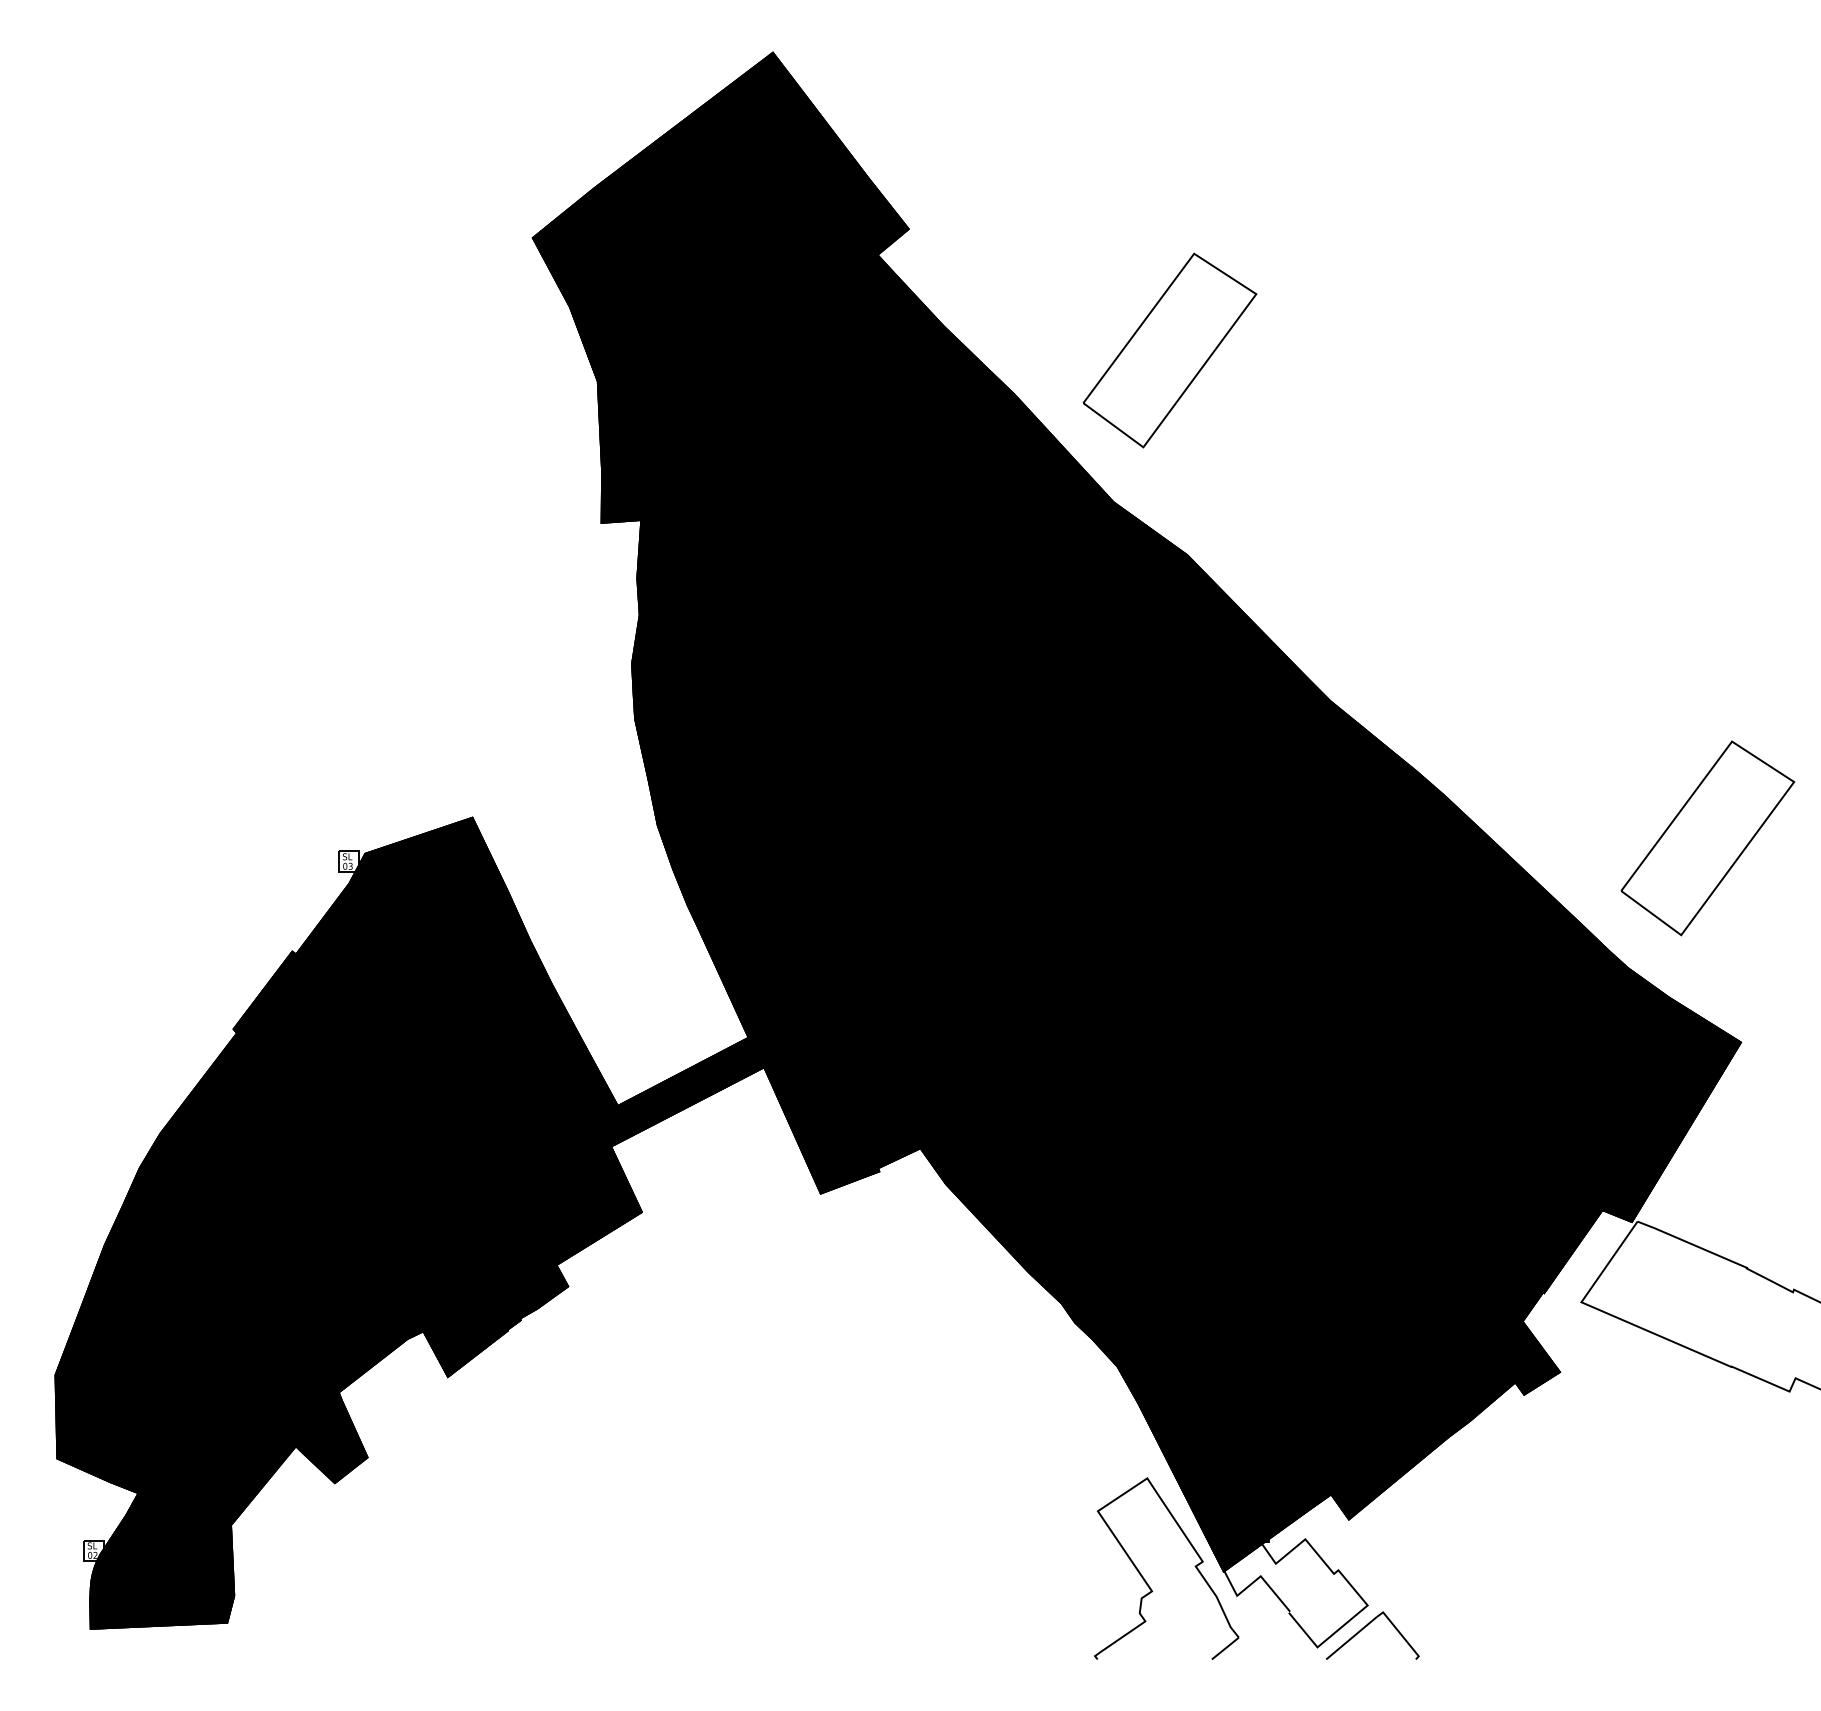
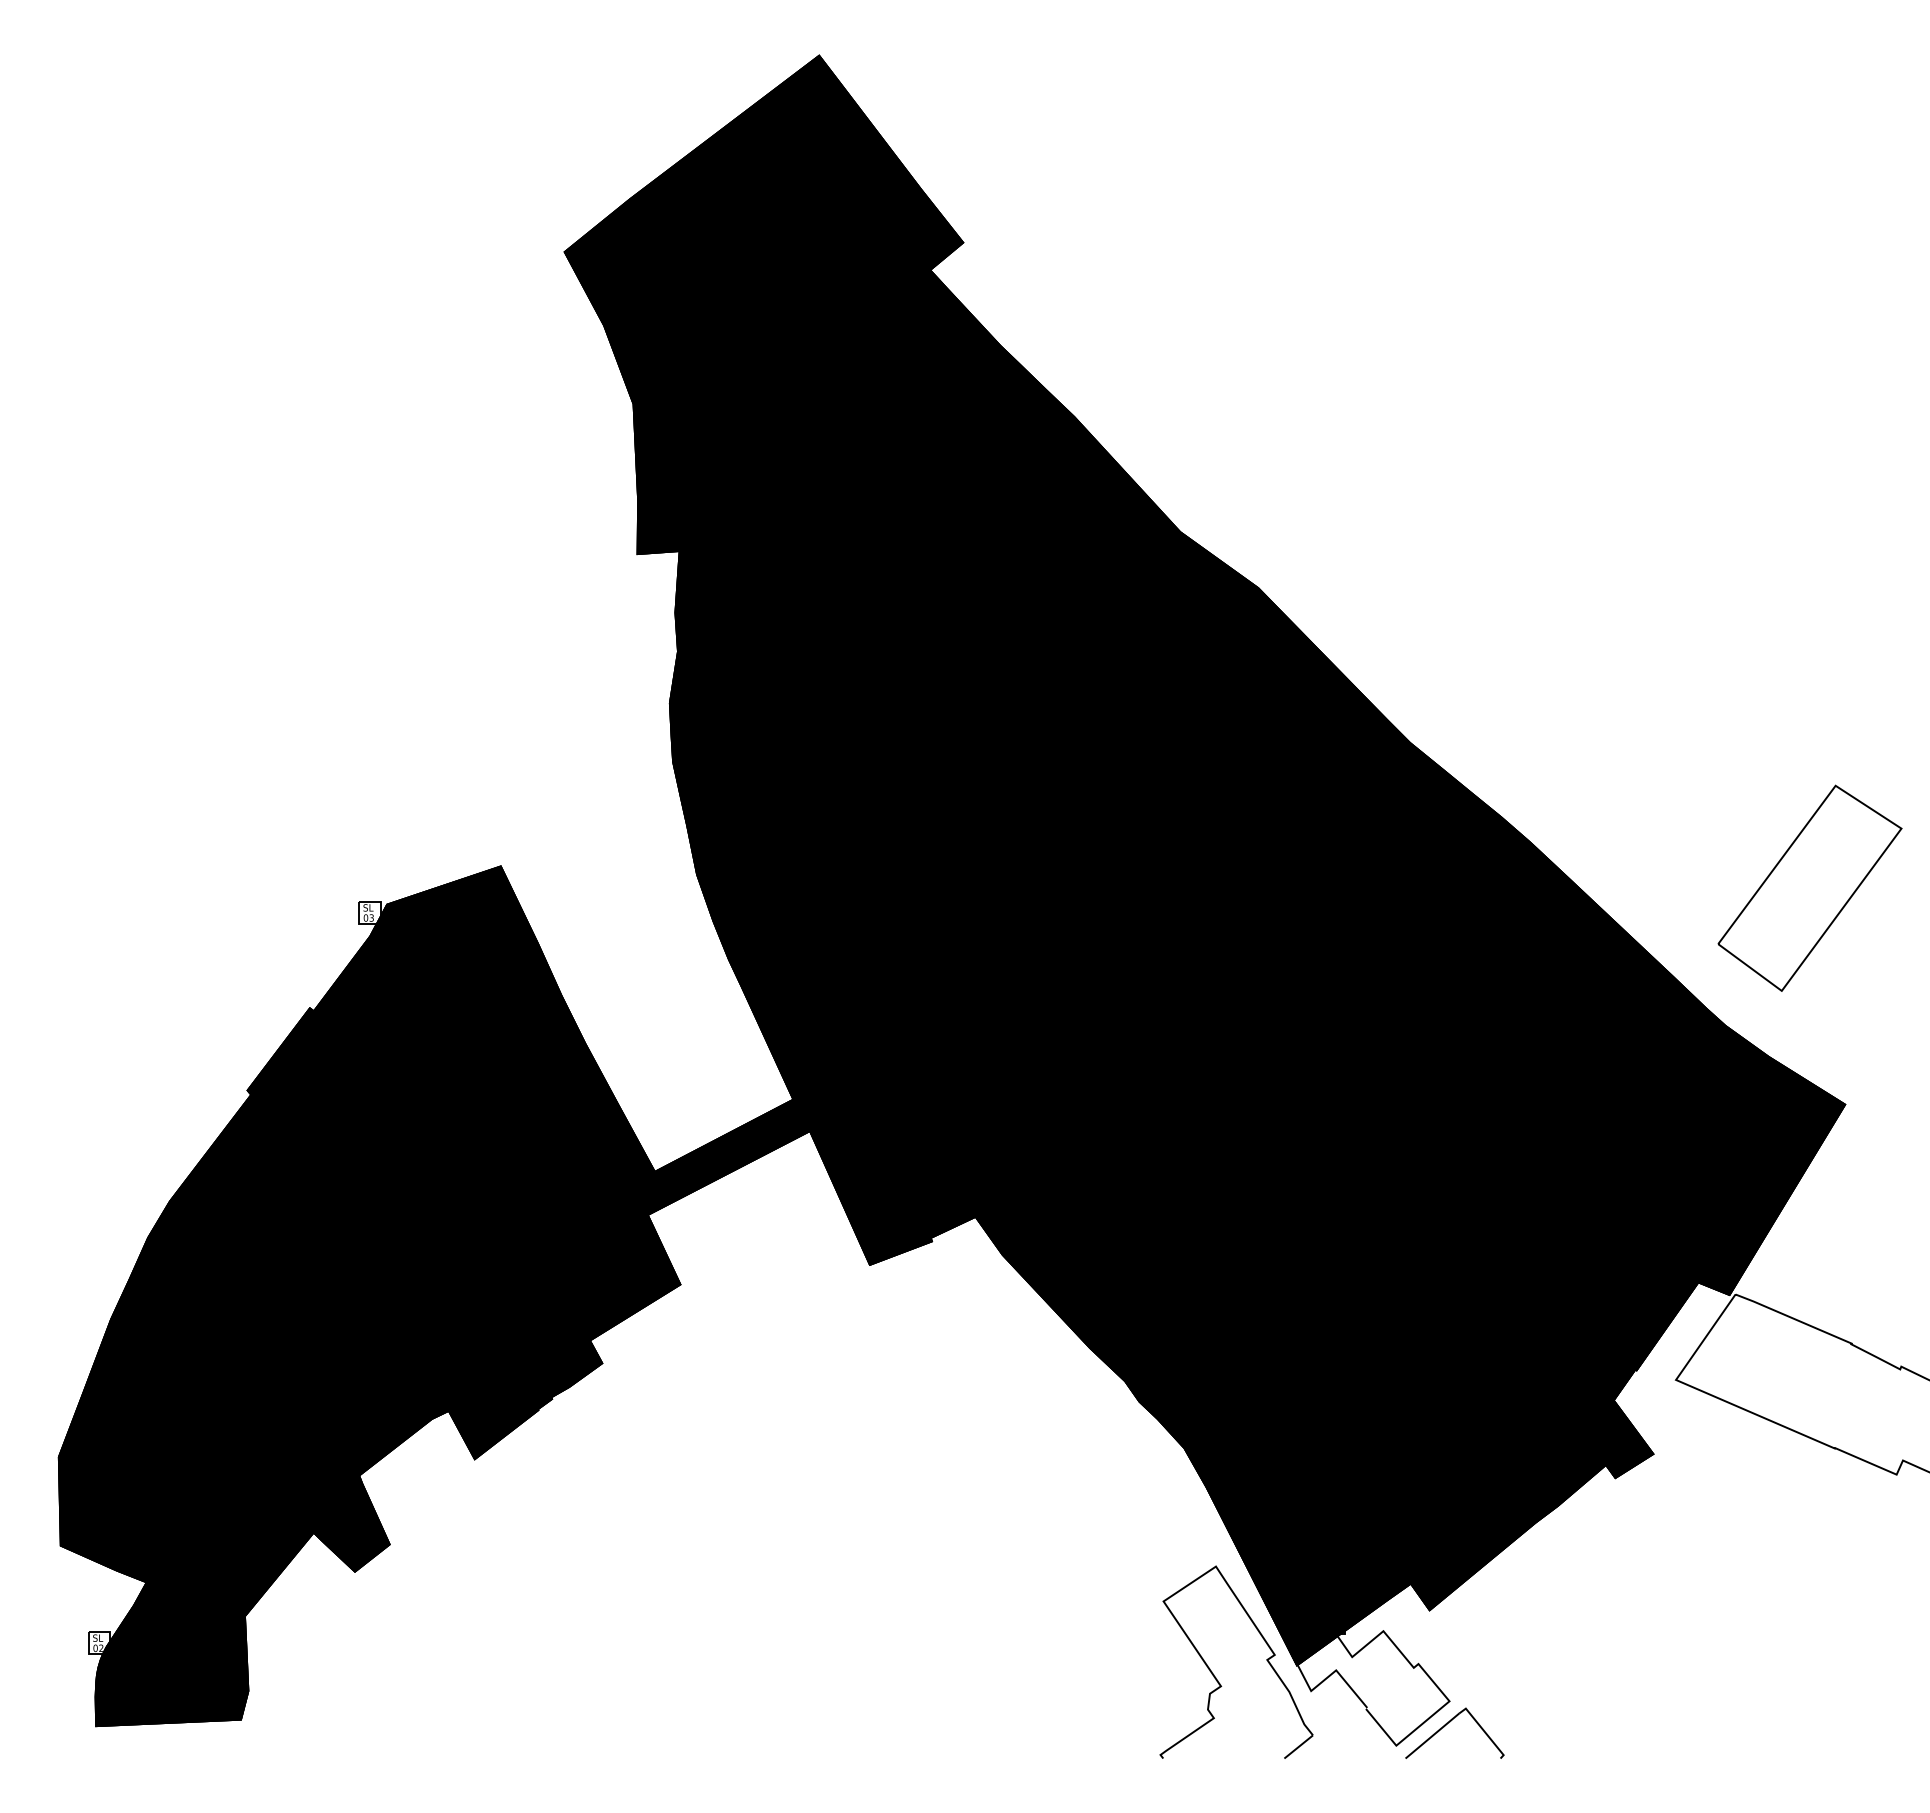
part: (1169, 349) -> (1239, 370), removed

